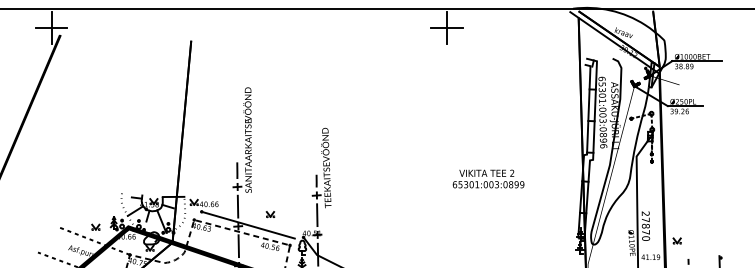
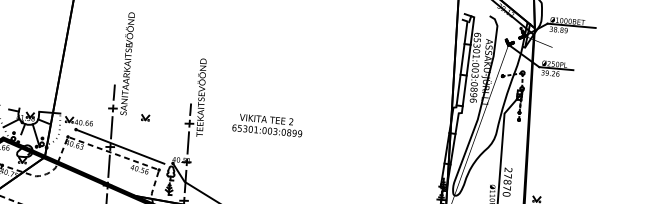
text: (488, 178) -> (267, 124), moved
part: (270, 214) -> (145, 117), moved

